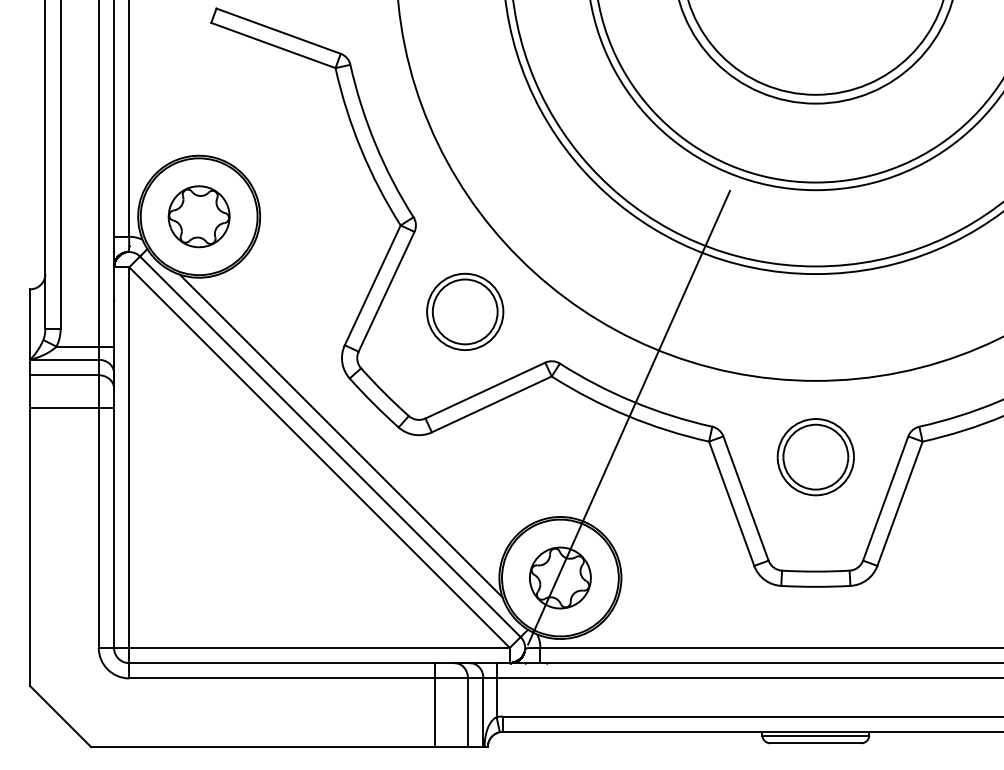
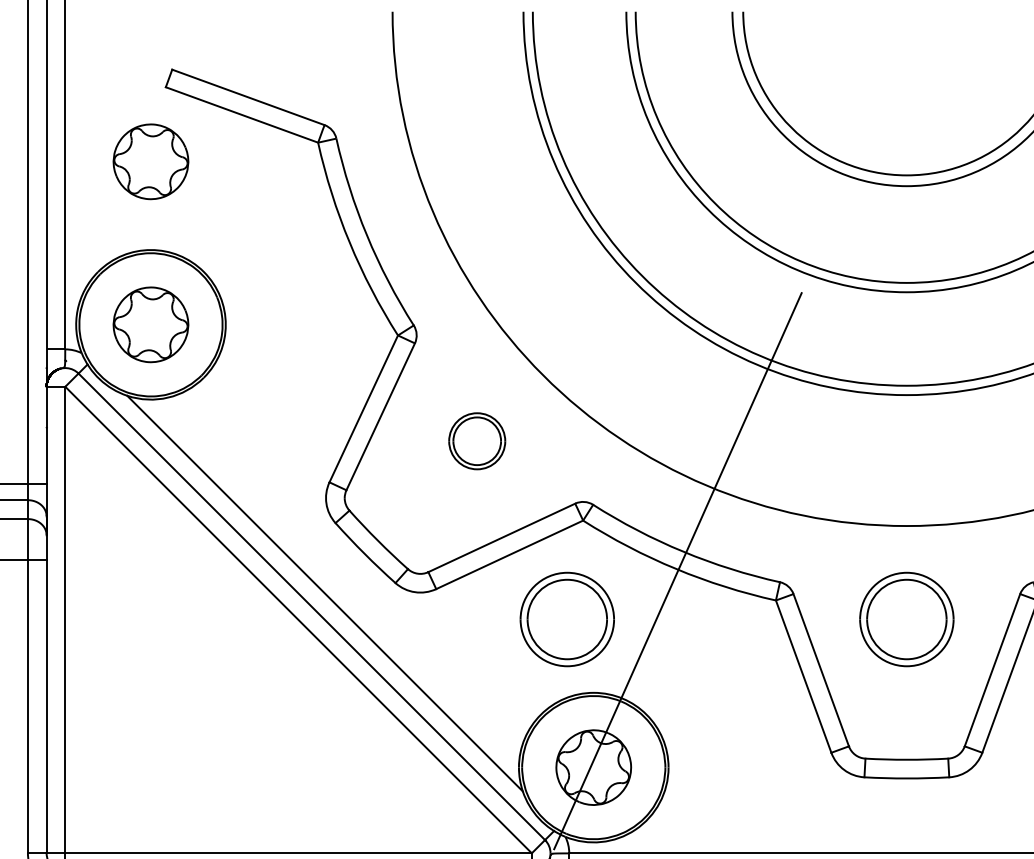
part: (198, 83) -> (150, 161), added
part: (465, 311) -> (477, 440), size x0.6
part: (538, 457) -> (566, 619), added

